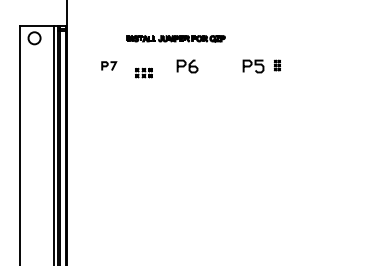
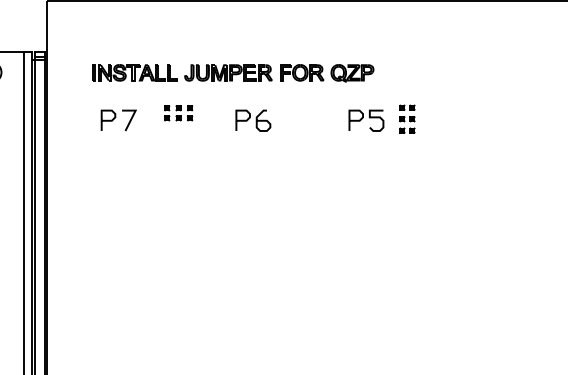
part: (175, 38) -> (232, 72), size x1.67
part: (109, 65) -> (119, 119), size x1.43
part: (277, 65) -> (407, 119), size x1.67
part: (143, 72) -> (177, 112), moved

